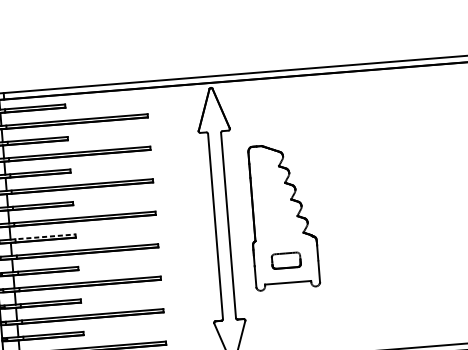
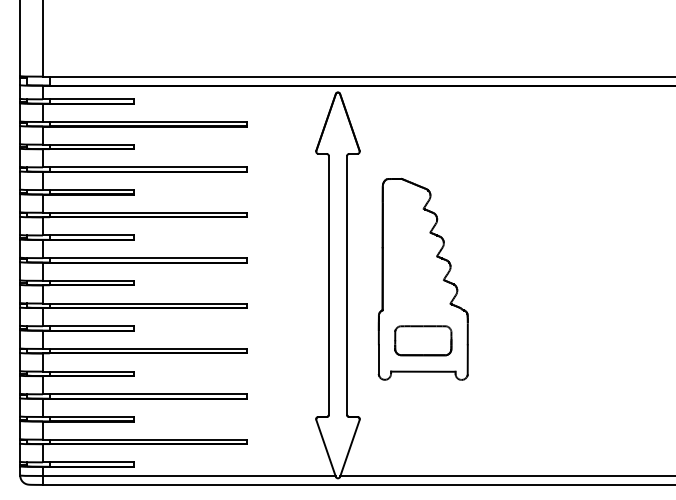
line: (43, 236) -> (88, 280), dashed -> solid
part: (286, 260) -> (423, 340), size x1.43

